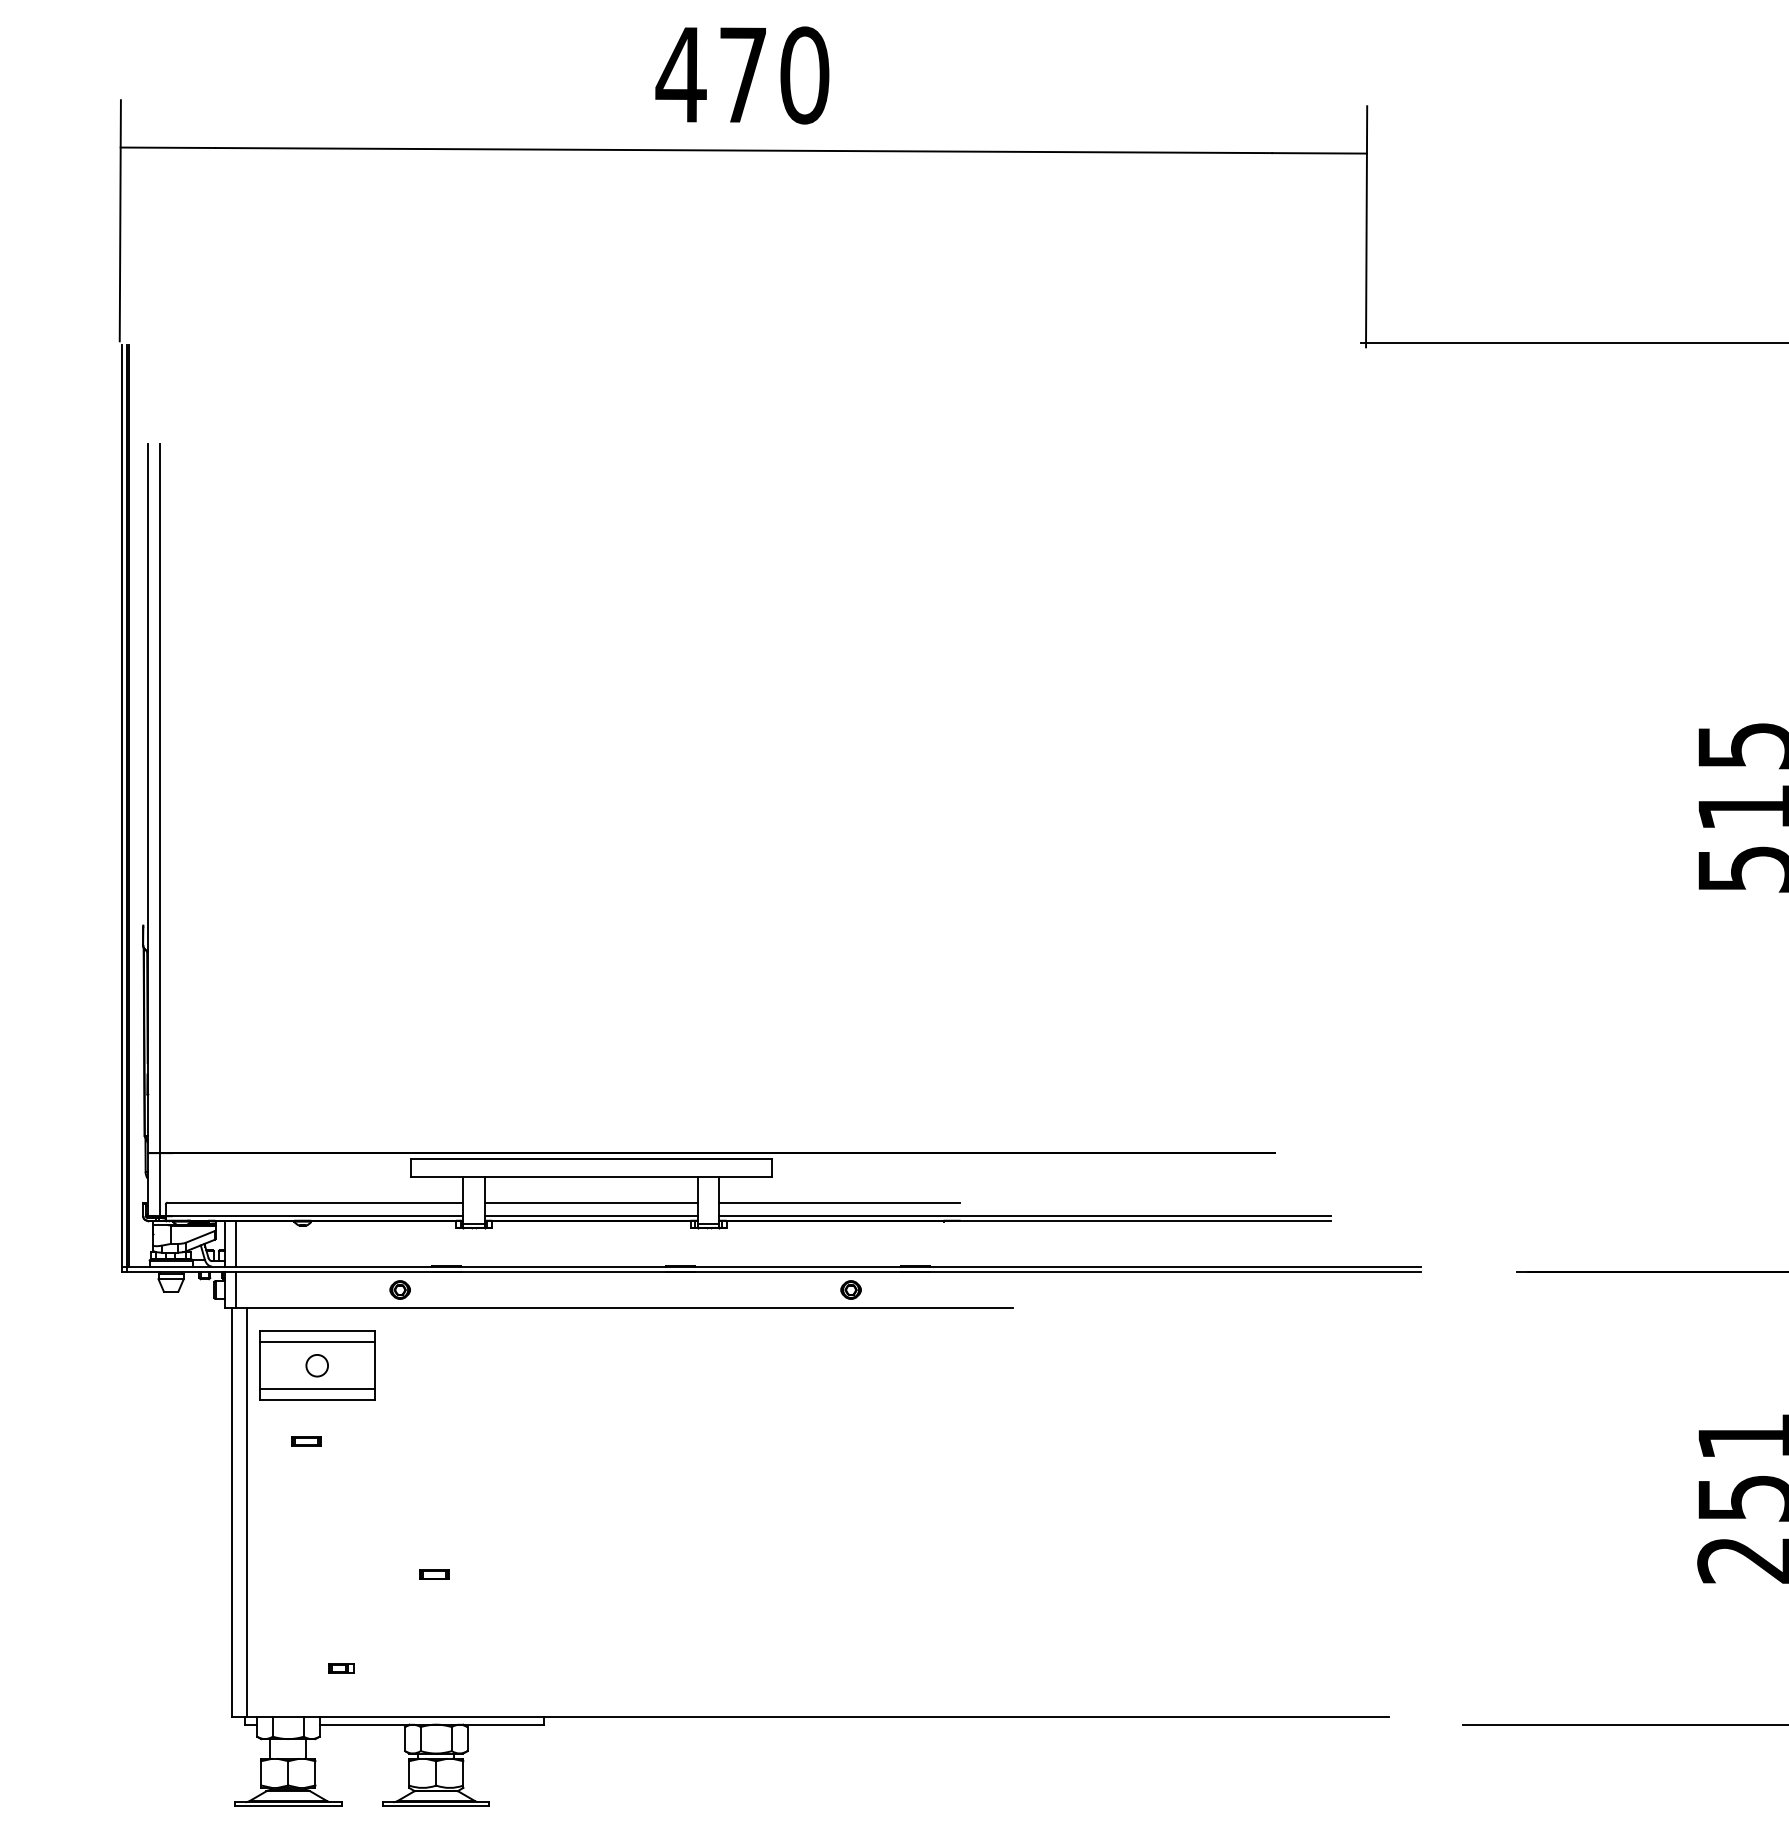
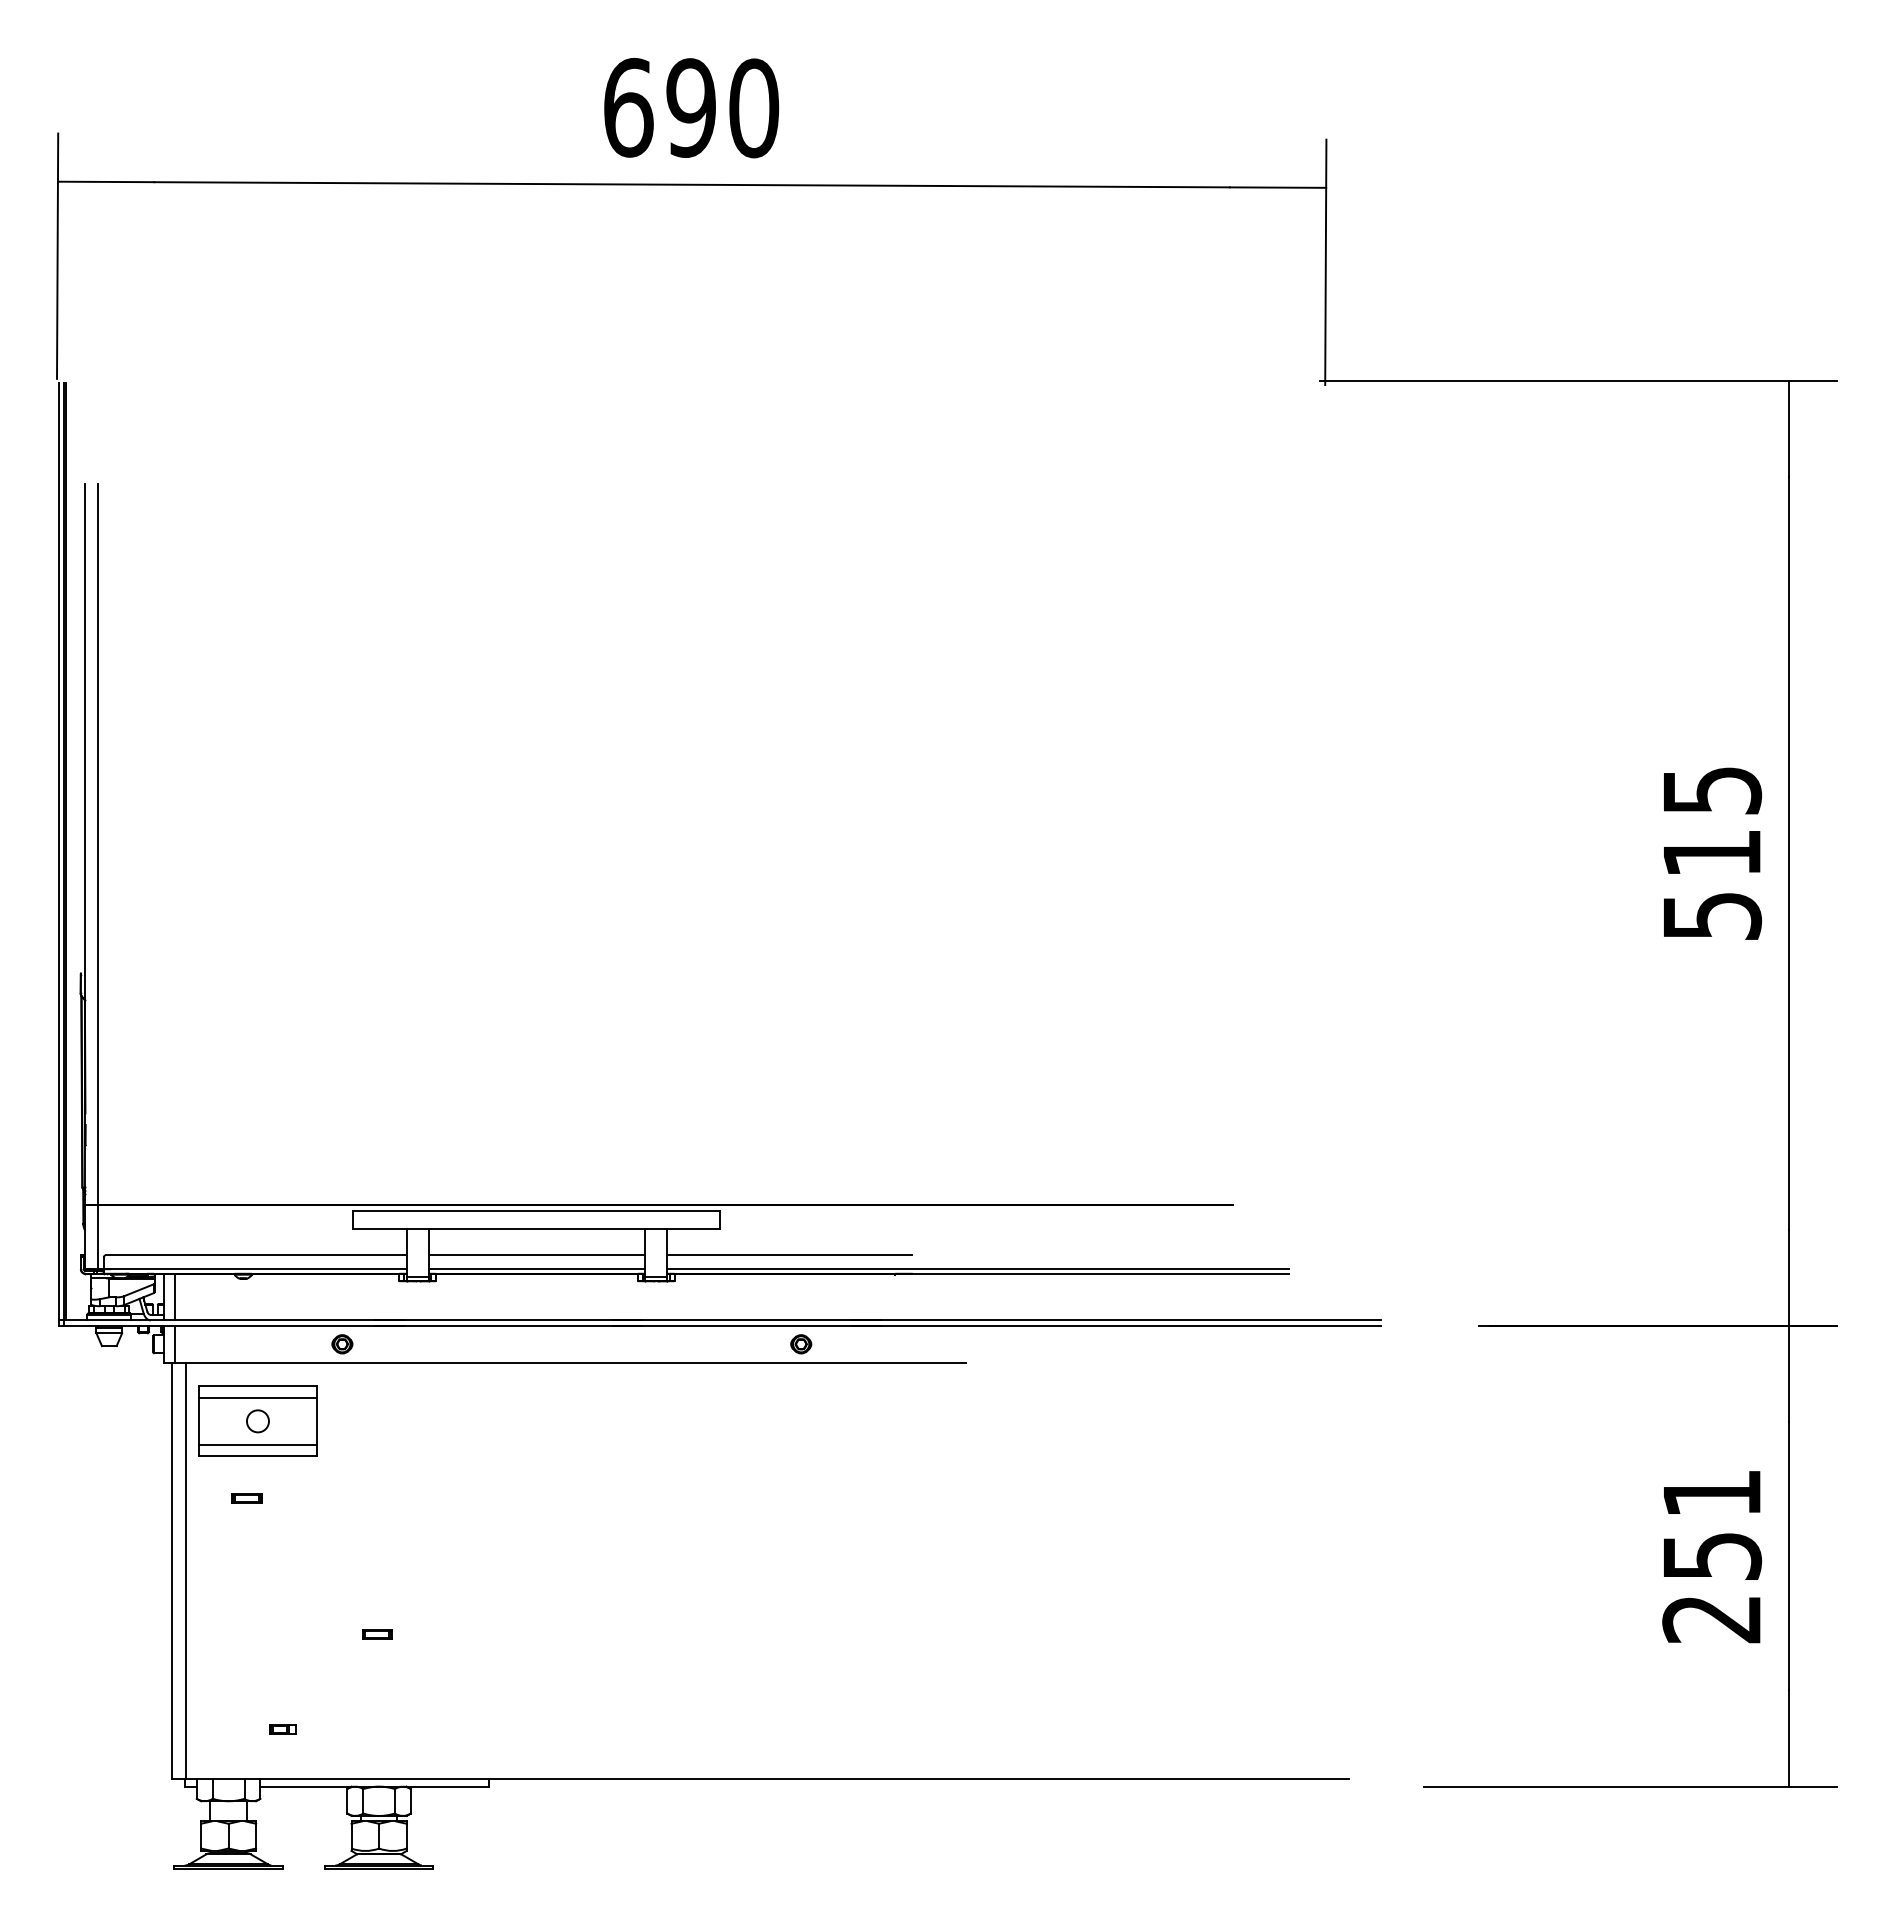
text: (710, 74) -> (658, 107), 470 -> 690

